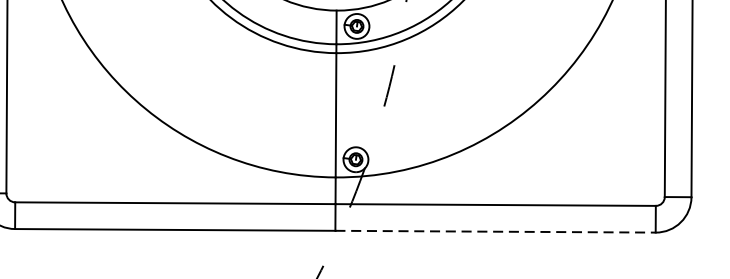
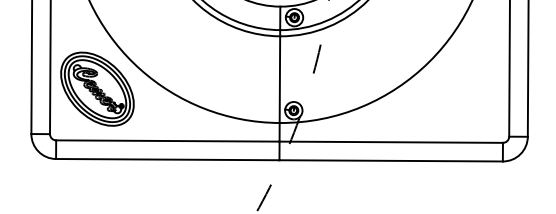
part: (74, 127) -> (97, 88), added
line: (496, 231) -> (391, 160), dashed -> solid

